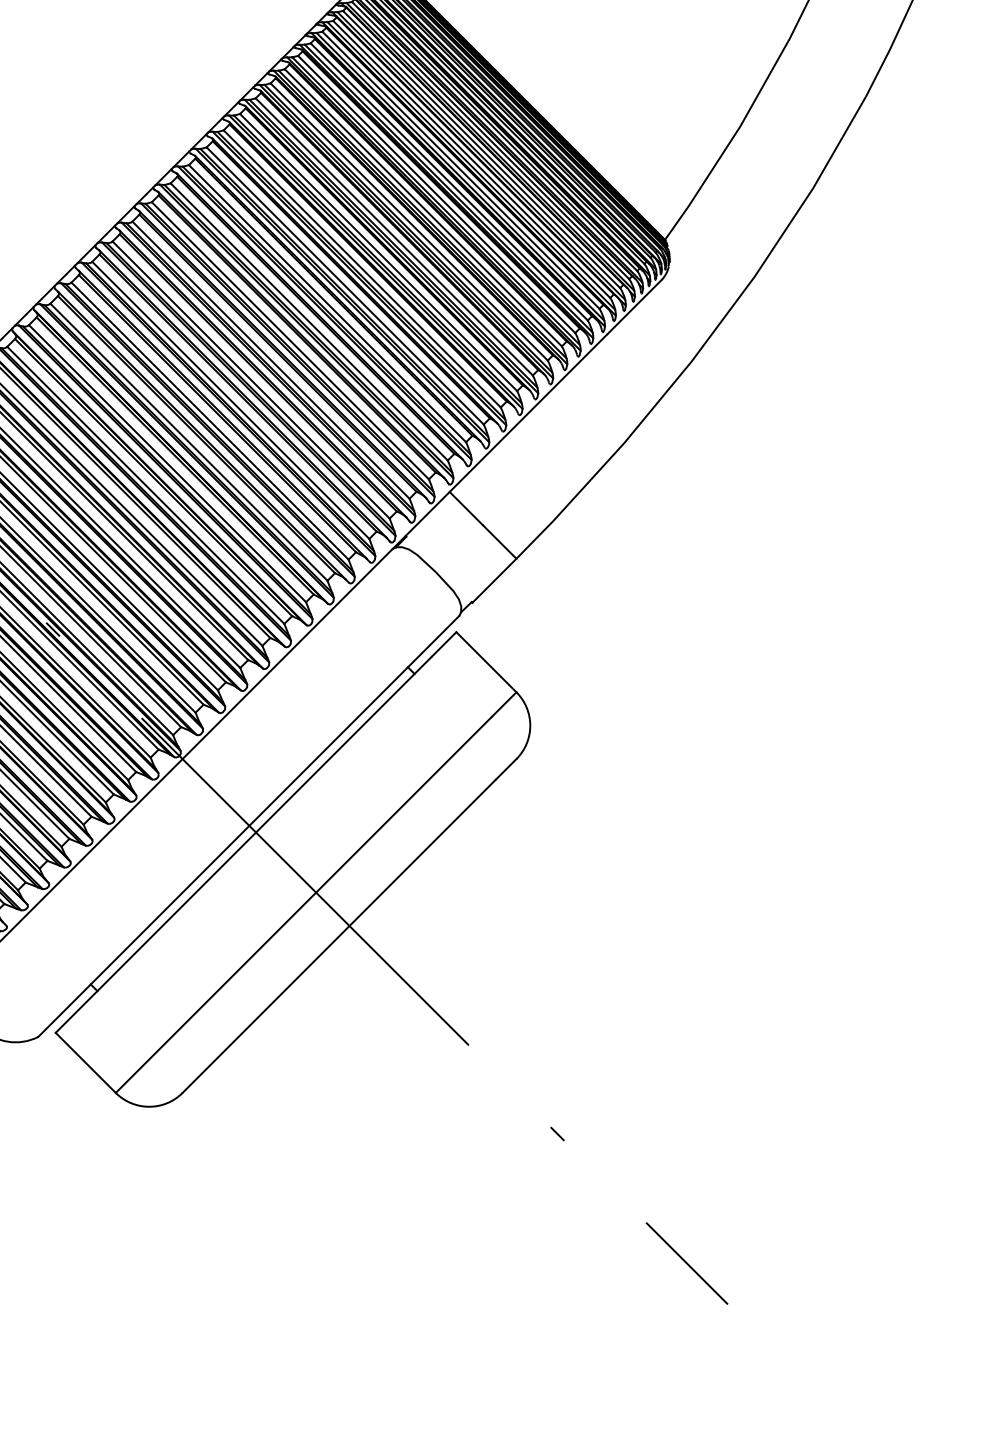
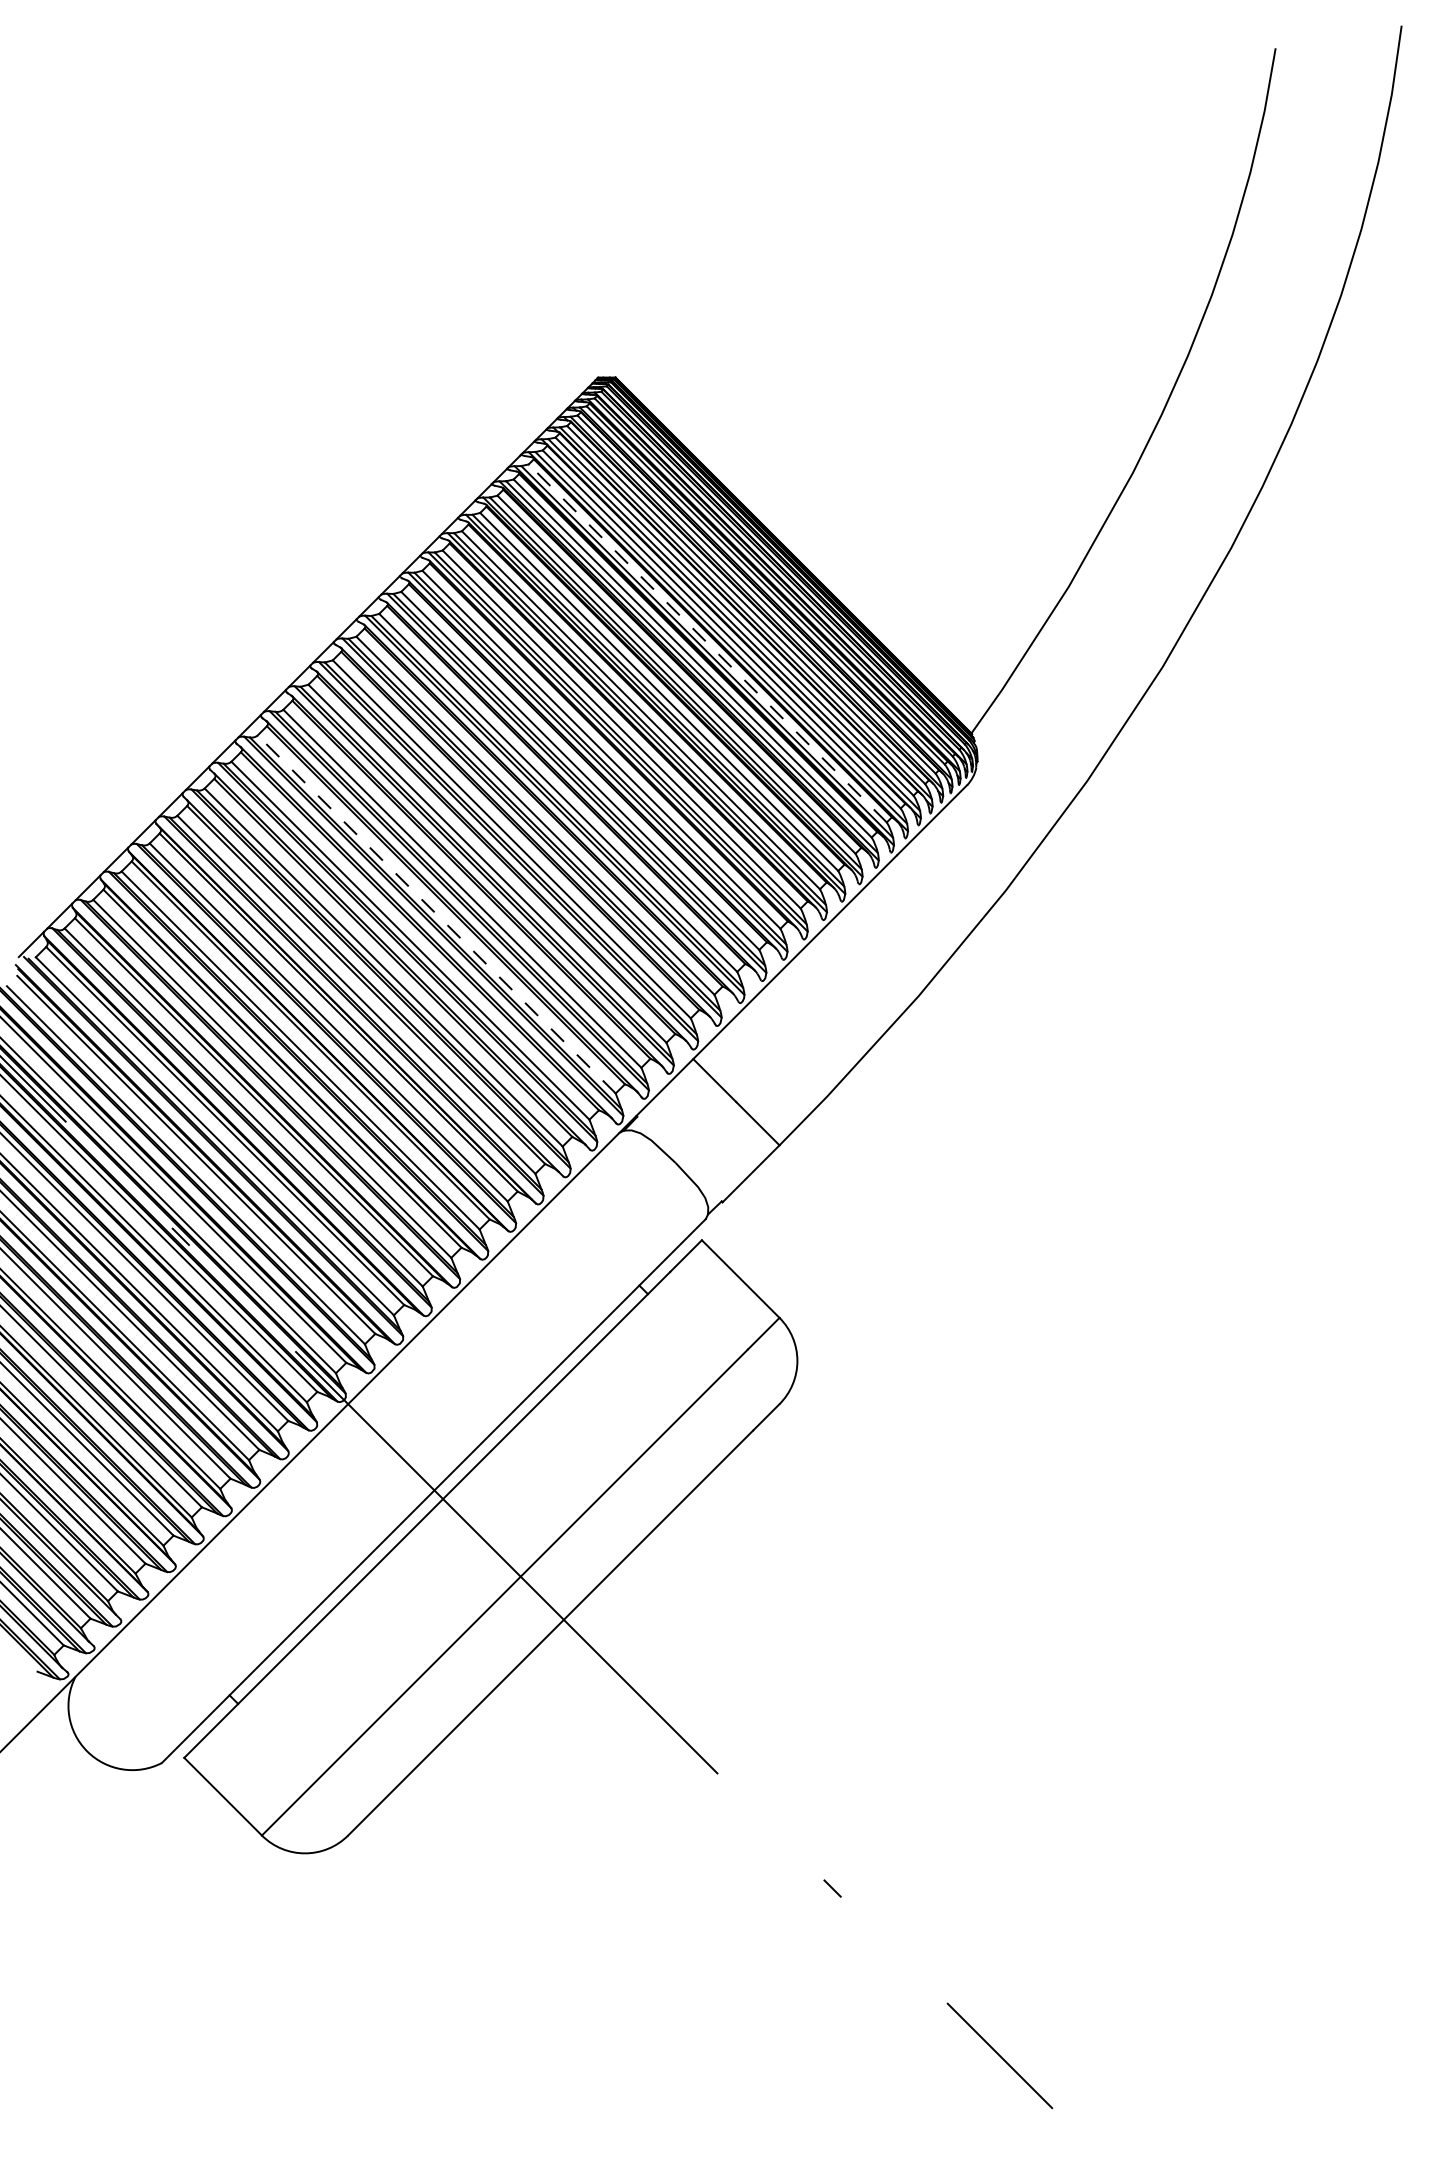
line: (460, 170) -> (707, 643), solid -> dashed
line: (250, 380) -> (436, 914), solid -> dashed

